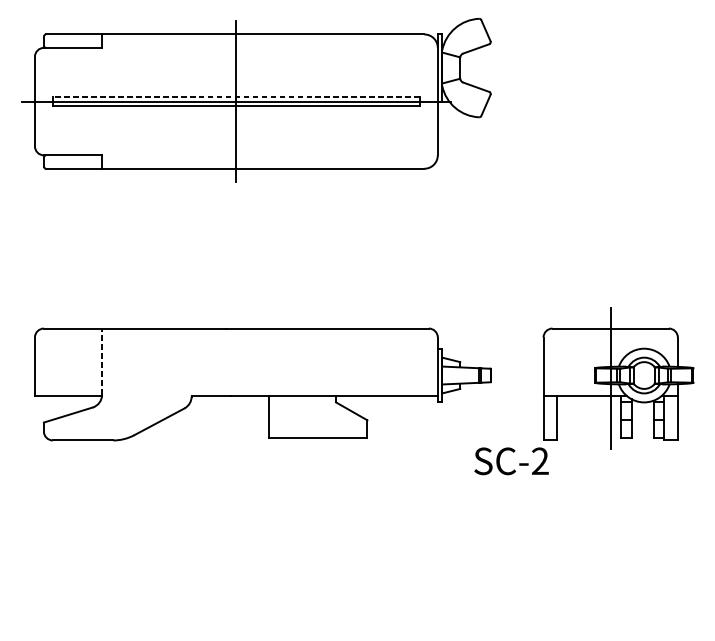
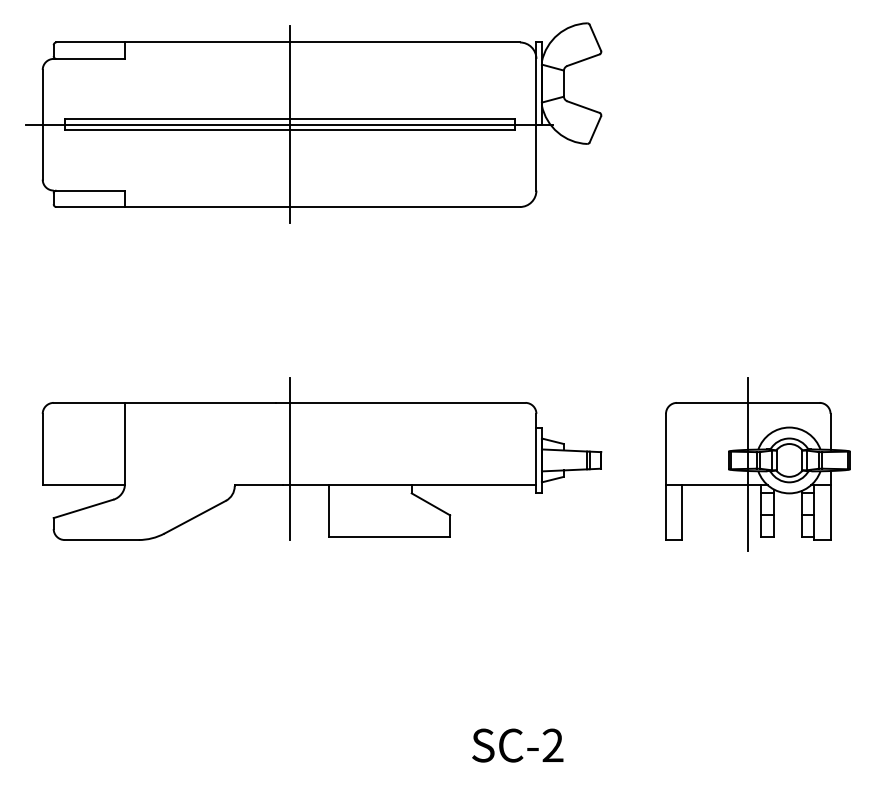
line: (236, 97) -> (289, 119), dashed -> solid
line: (102, 361) -> (125, 443), dashed -> solid
line: (236, 374) -> (289, 459), added
text: (511, 461) -> (517, 745), moved

